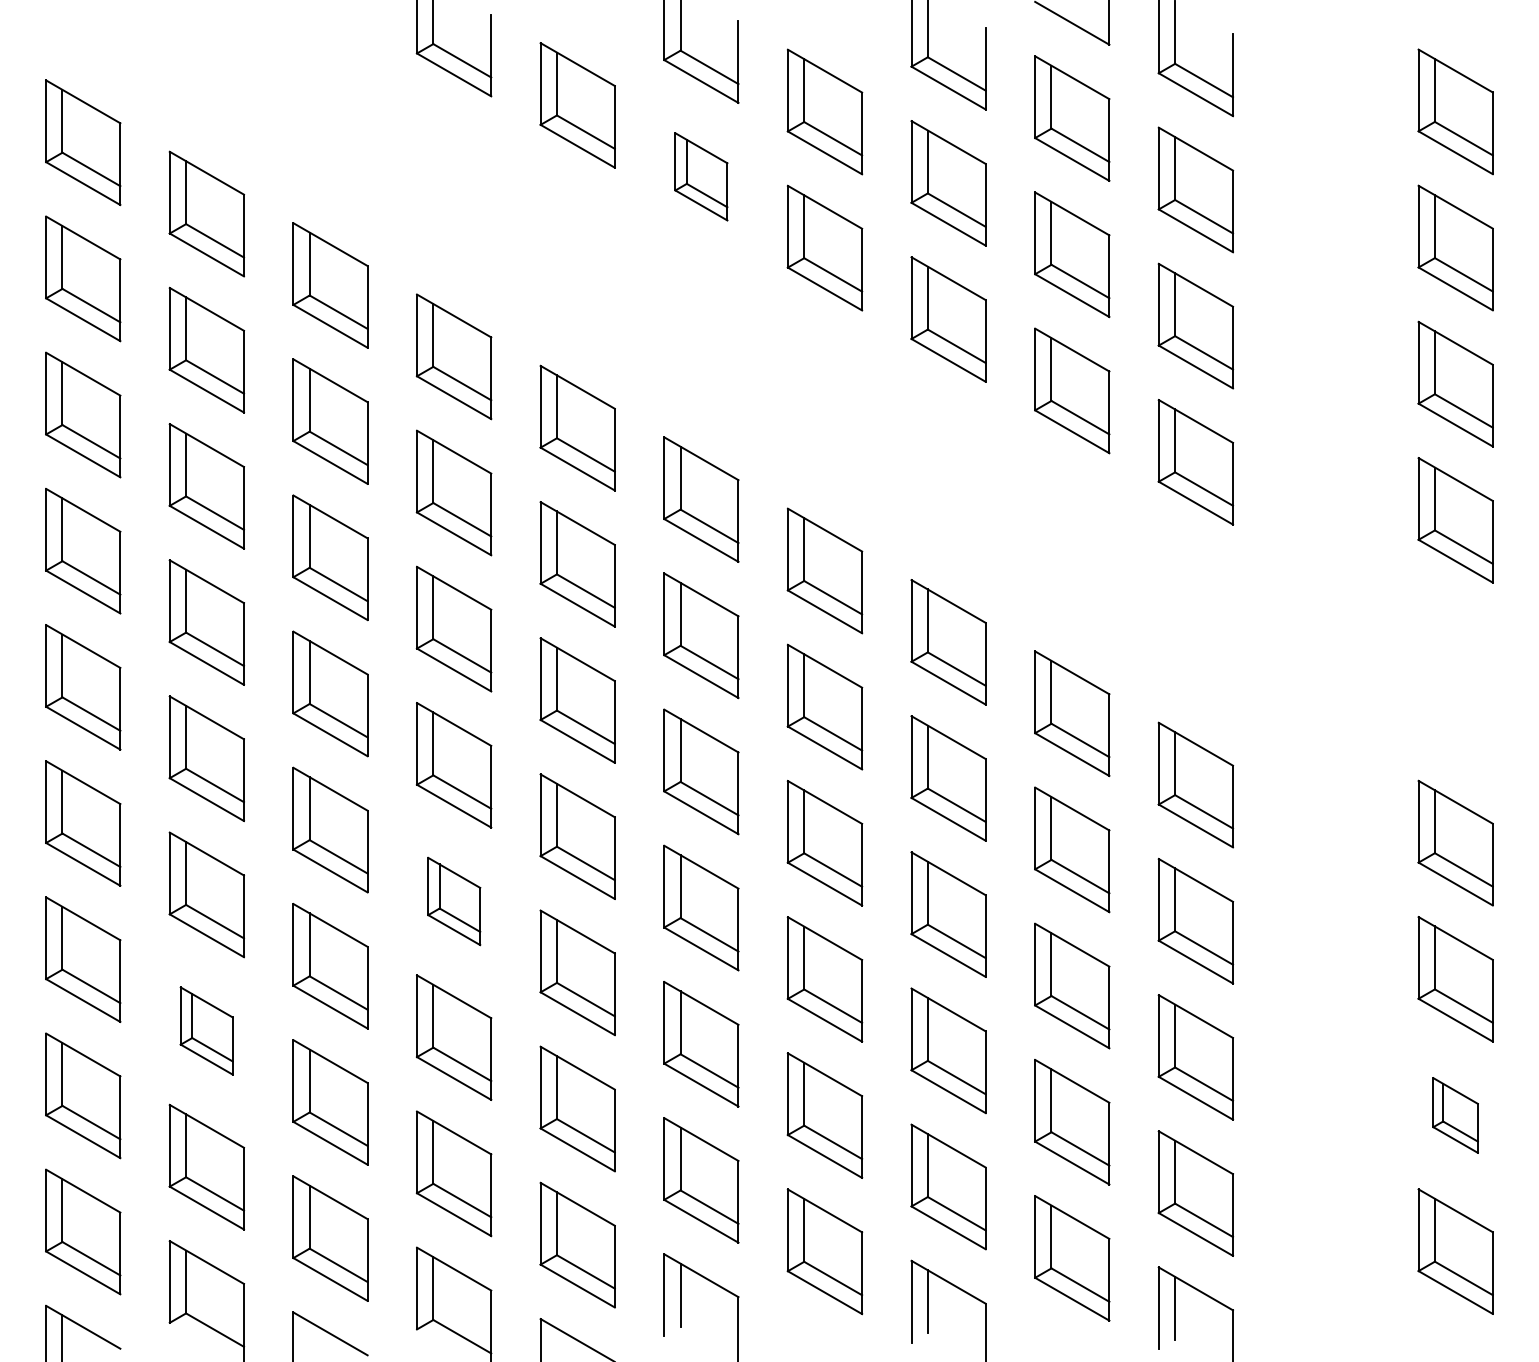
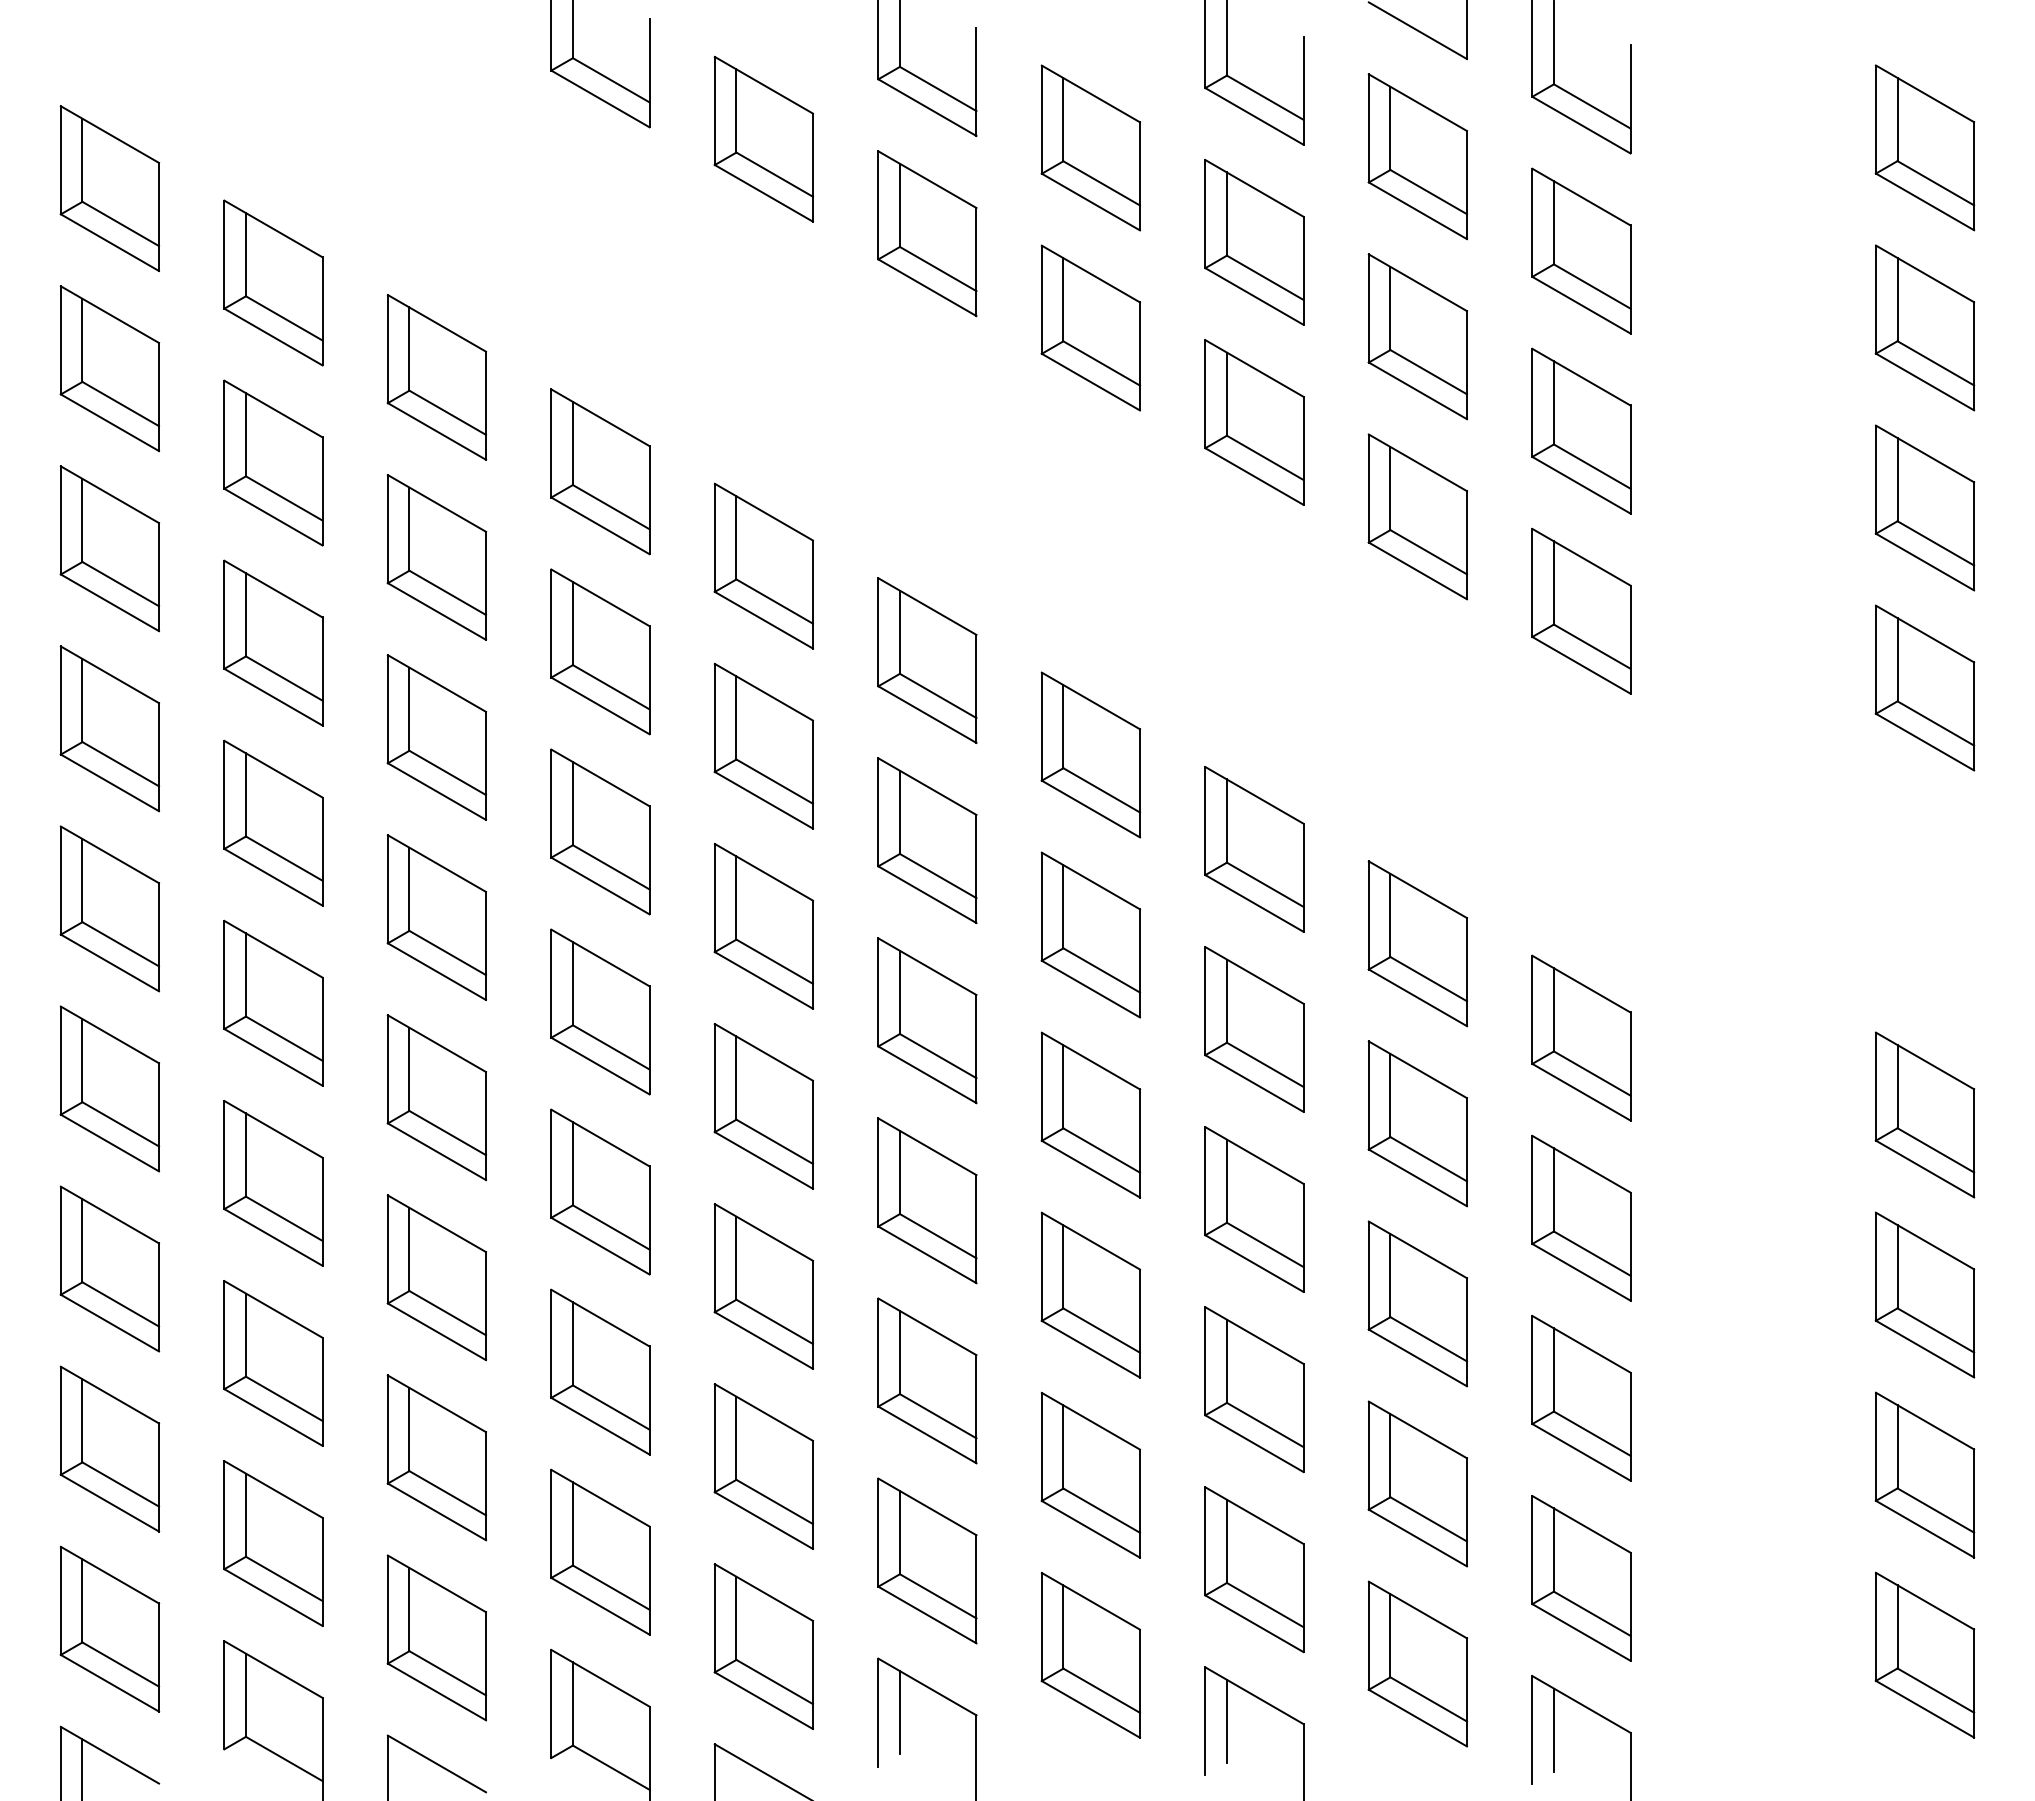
part: (701, 176) -> (927, 233), size x1.43
part: (454, 901) -> (600, 1192), size x1.43
part: (206, 1030) -> (272, 1362), size x1.43
part: (1455, 1115) -> (1924, 1475), size x1.67

